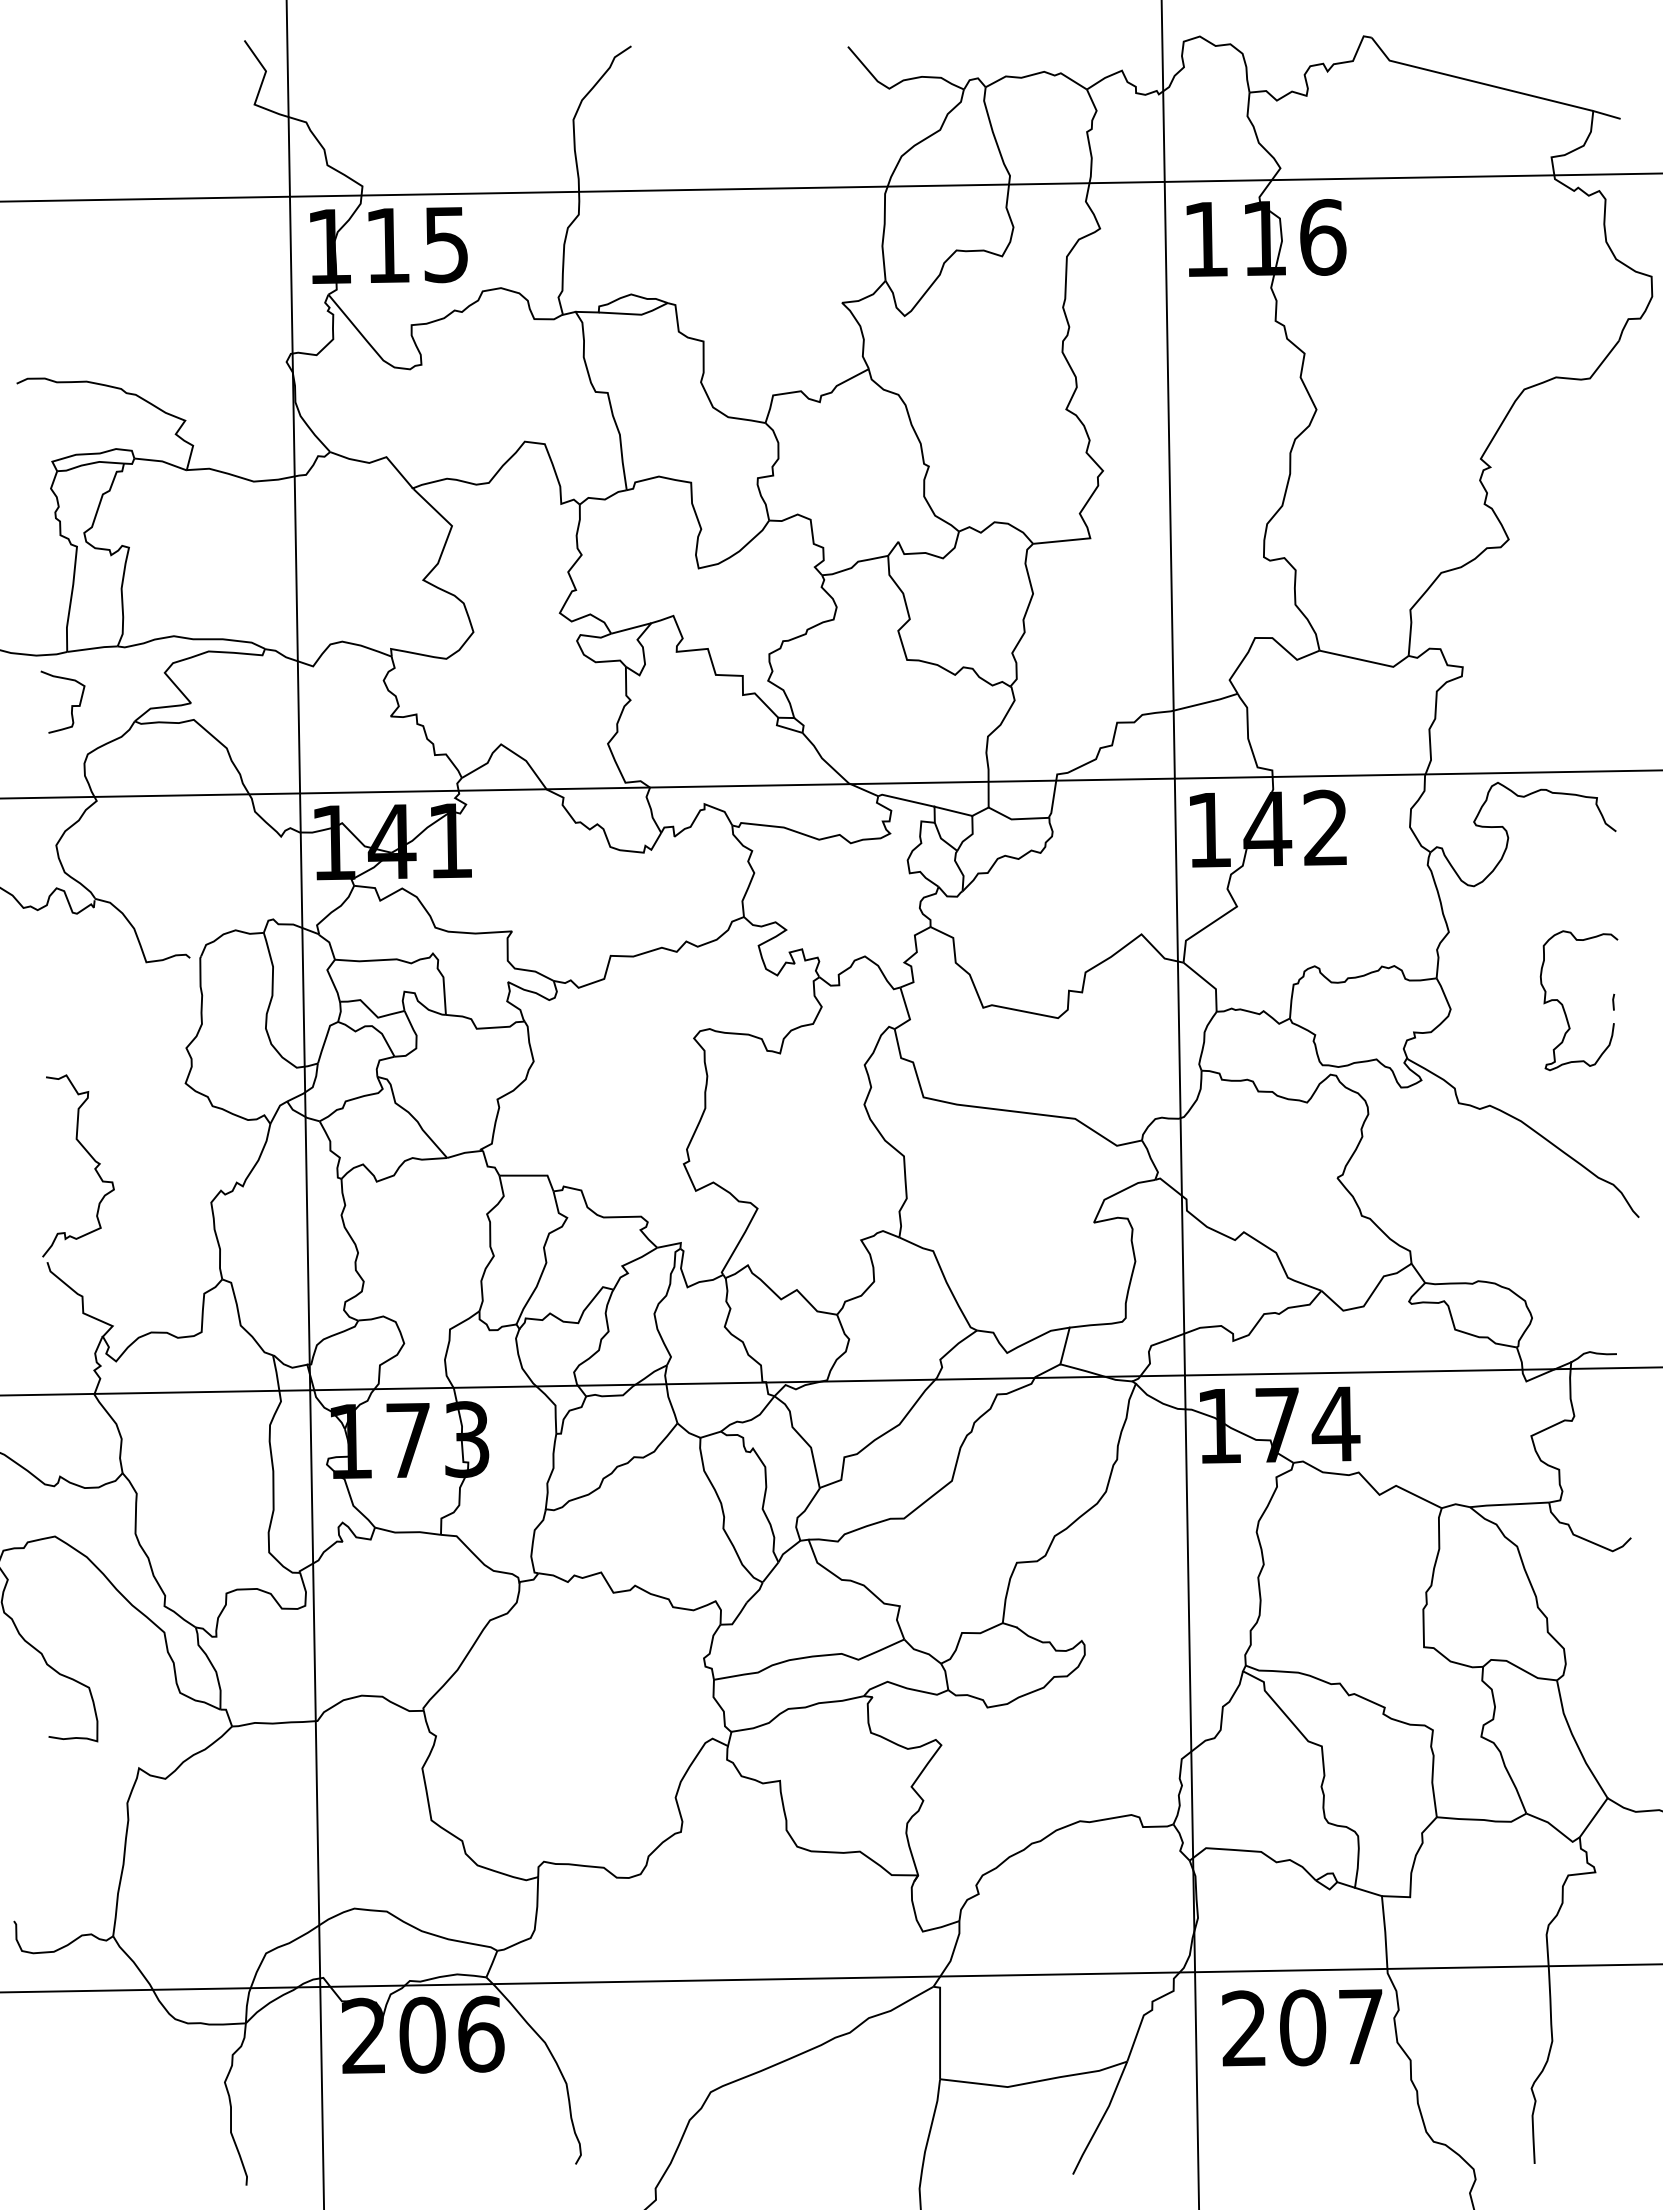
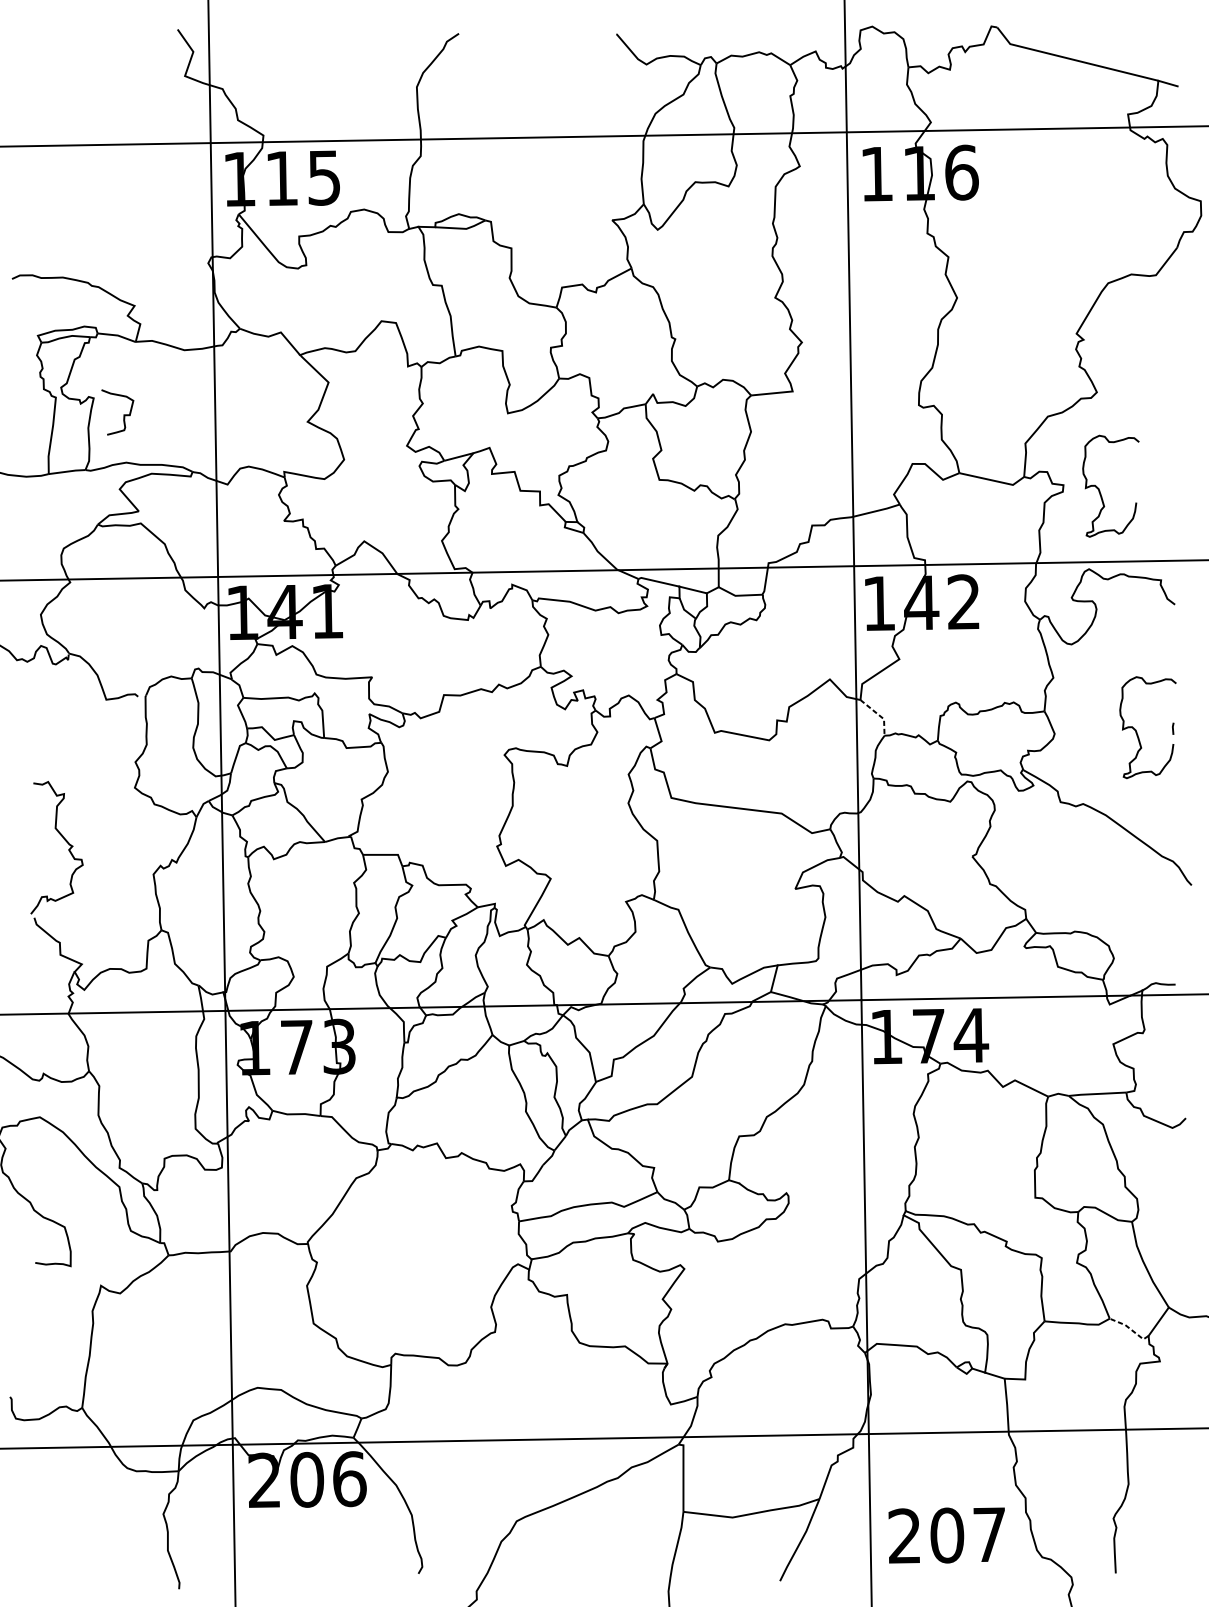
curve: (1512, 672) -> (1099, 489), added
curve: (71, 705) -> (123, 414), moved
line: (1209, 983) -> (879, 715), solid -> dashed
line: (1554, 1827) -> (1130, 1328), solid -> dashed
text: (1302, 2027) -> (946, 1535), moved

